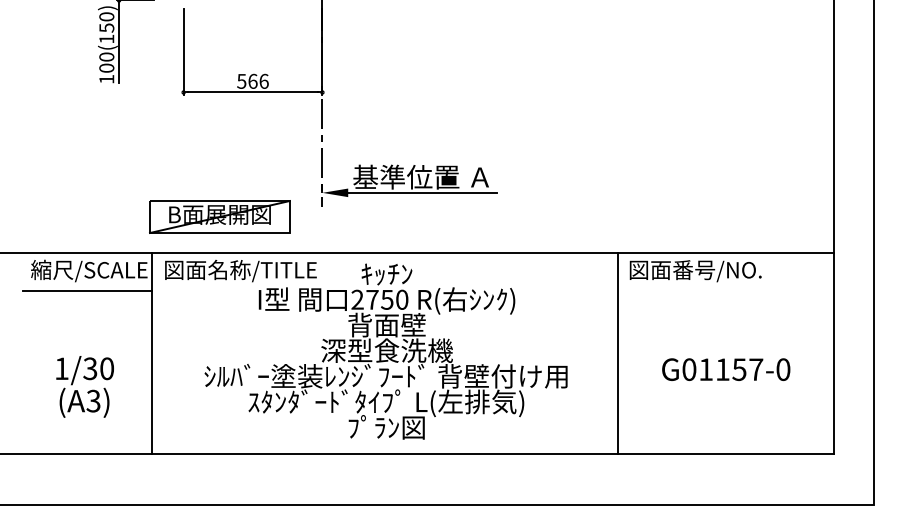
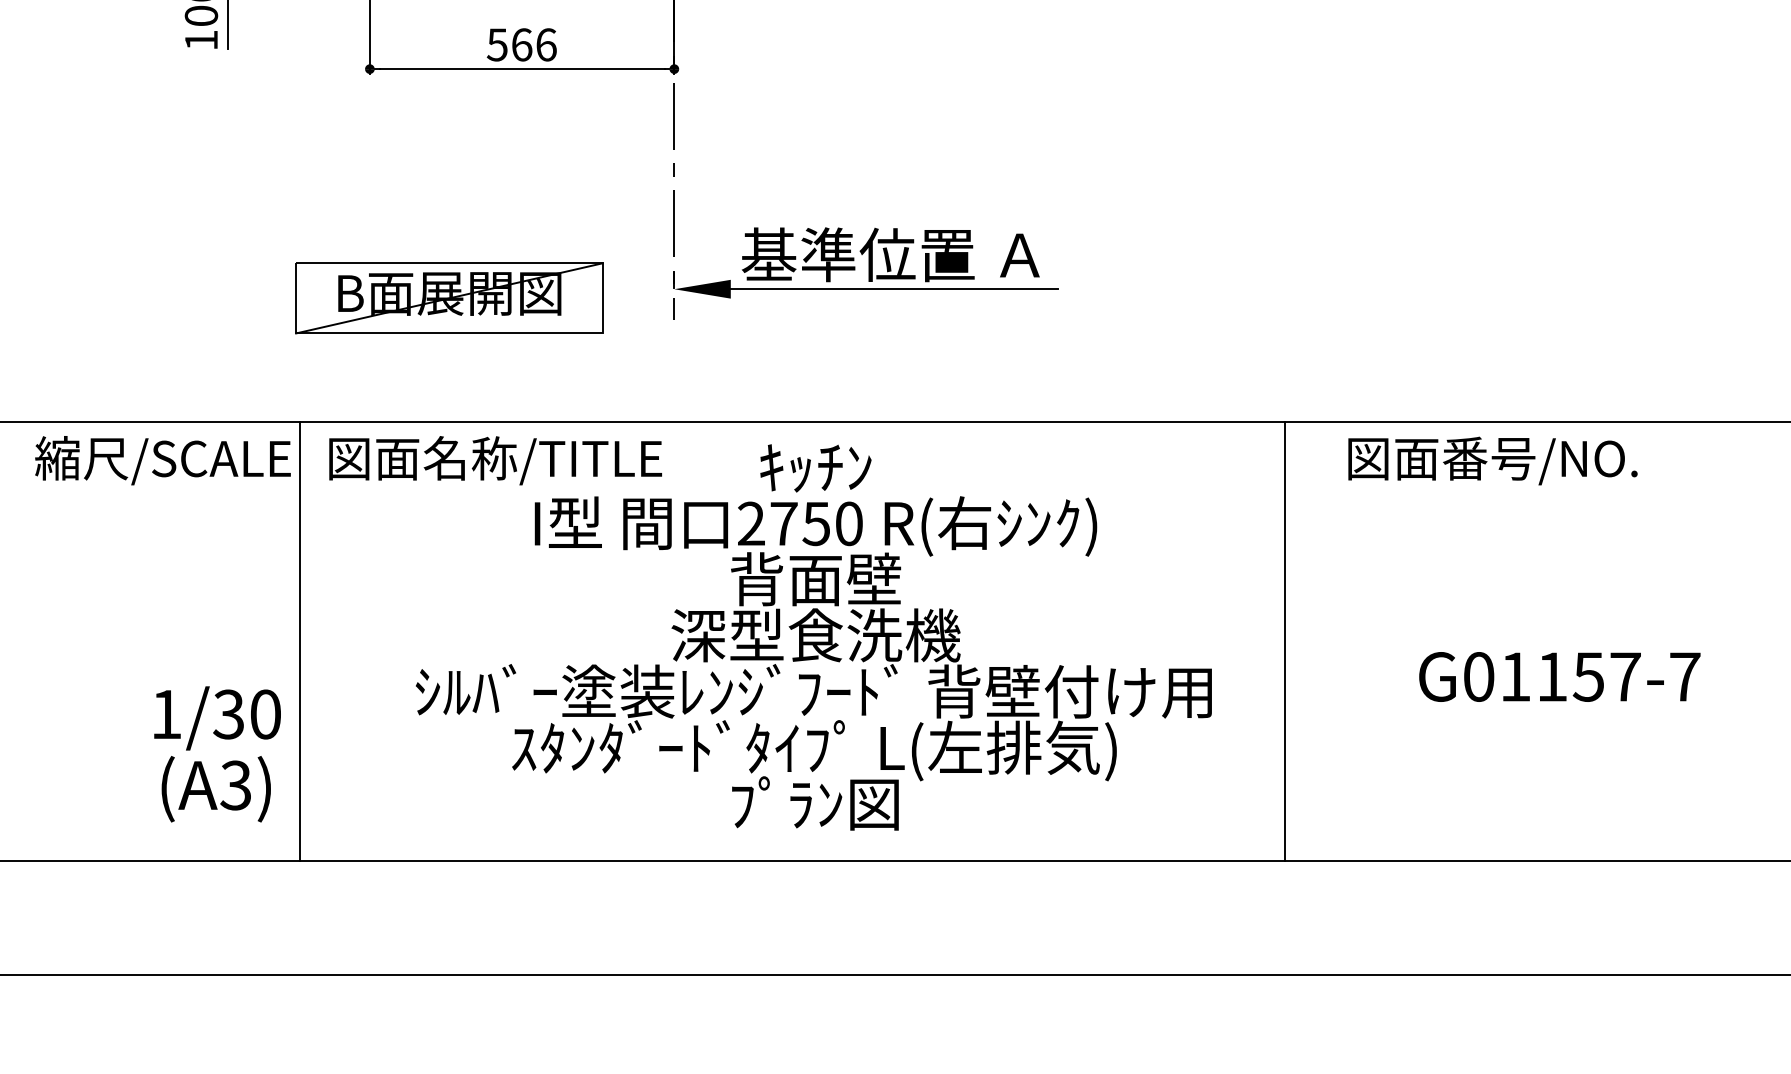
part: (219, 216) -> (448, 297), moved
line: (87, 291) -> (159, 505), removed
line: (618, 353) -> (1286, 641), moved
text: (783, 369) -> (1685, 676), G01157-0 -> G01157-7
text: (84, 386) -> (216, 753), moved

